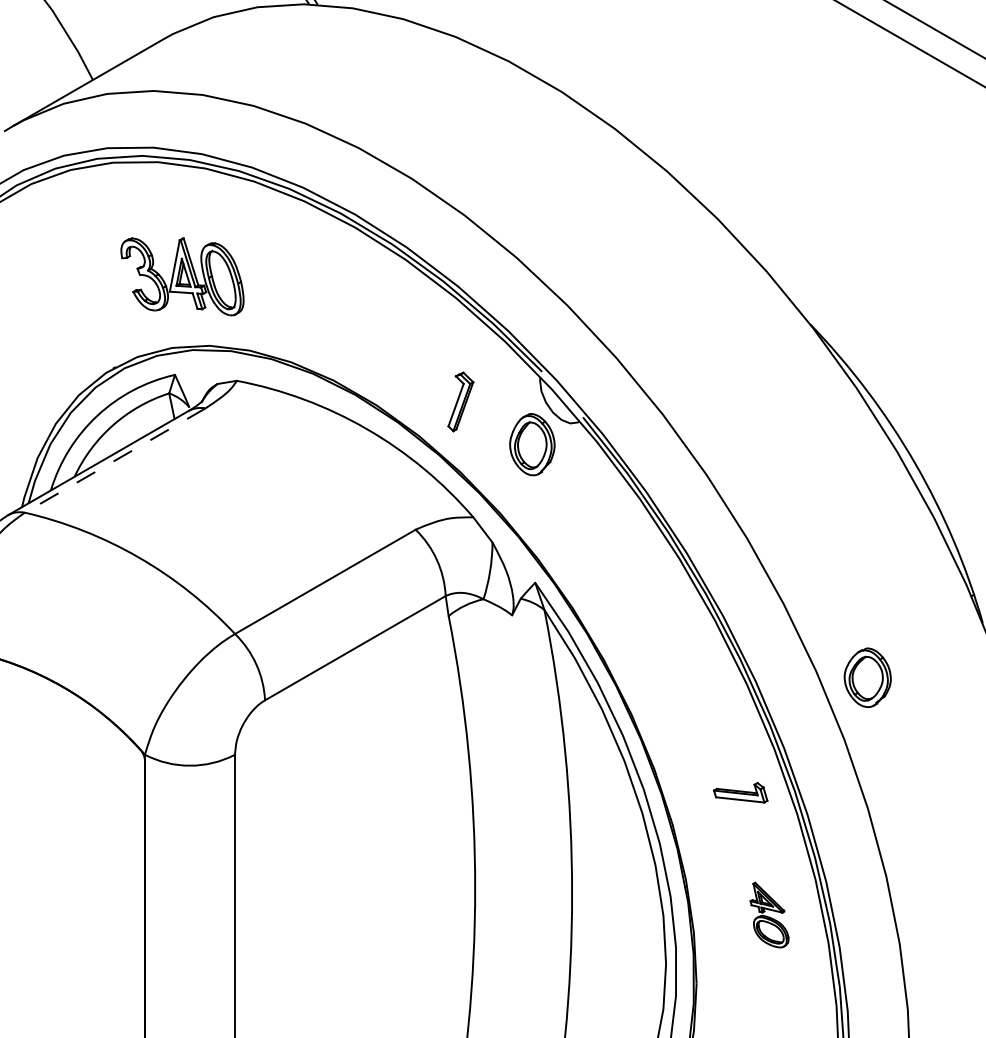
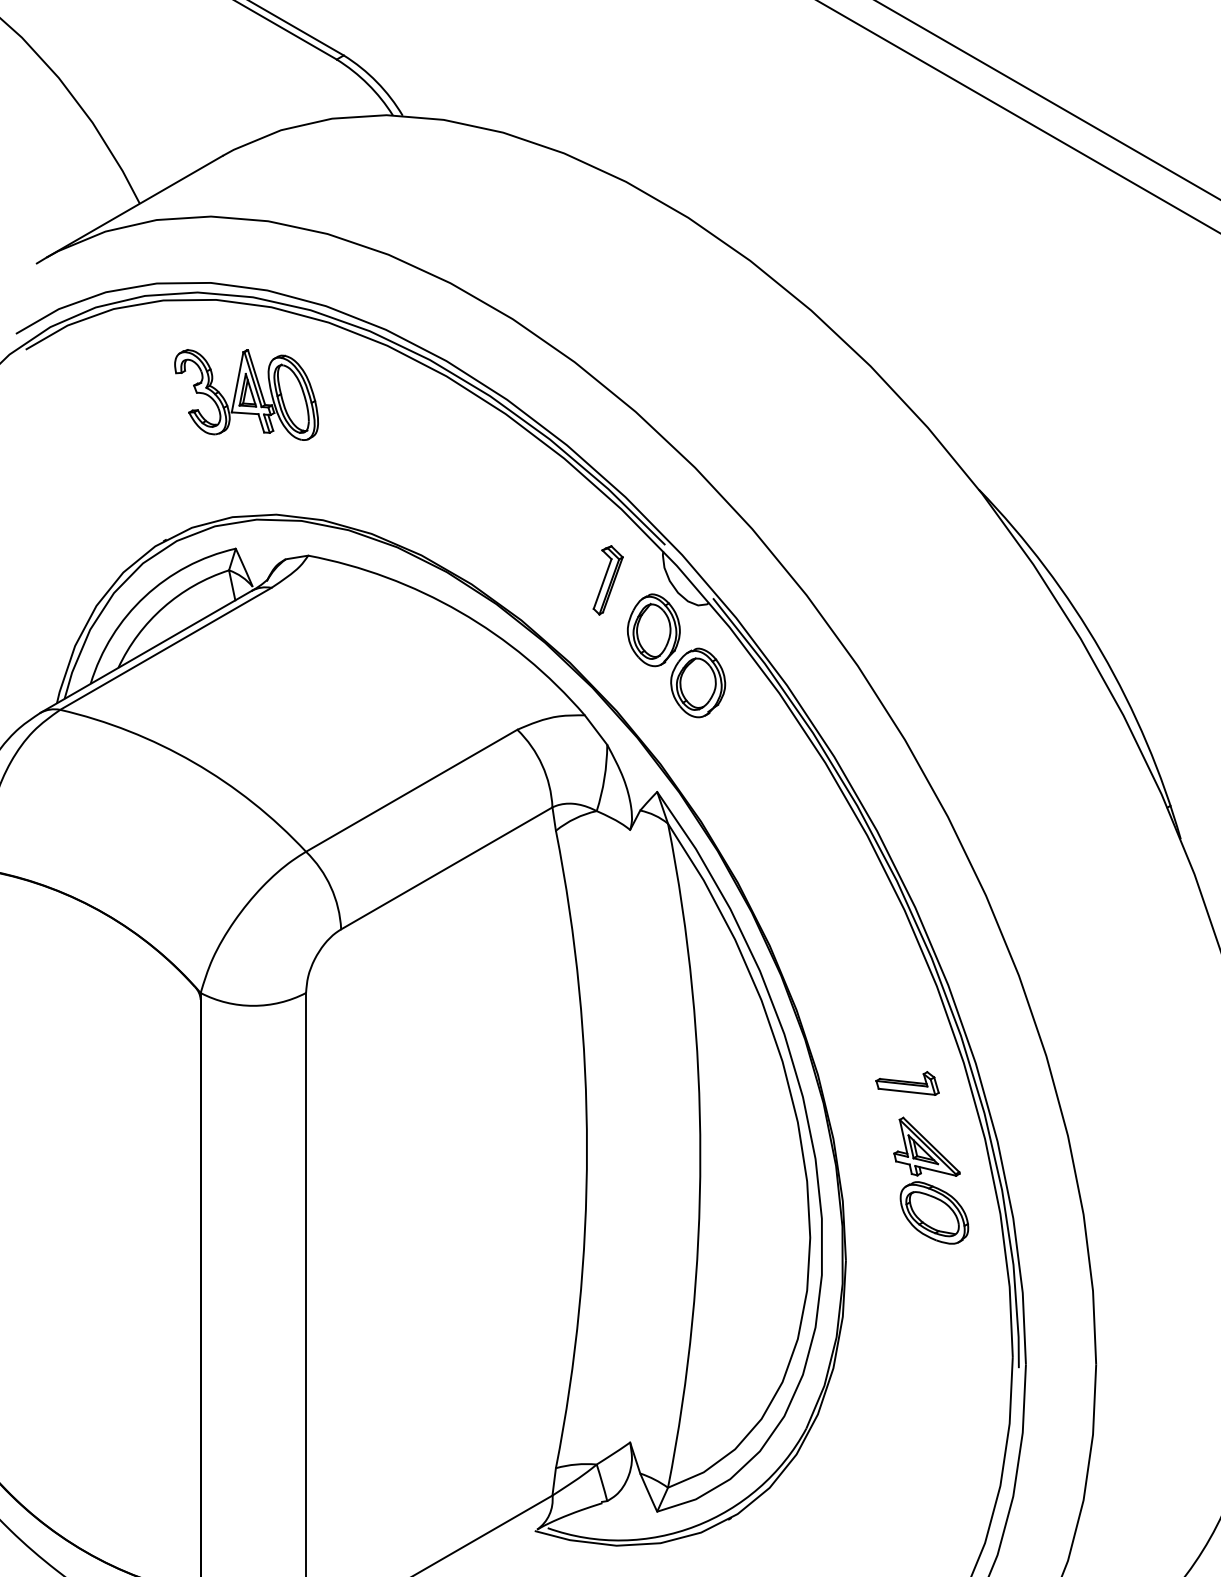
part: (182, 276) -> (246, 394), moved
part: (460, 402) -> (607, 580), moved
line: (114, 460) -> (165, 648), dashed -> solid
part: (868, 677) -> (698, 682), moved
part: (740, 792) -> (907, 1083), moved
part: (769, 915) -> (931, 1180), size x1.67

